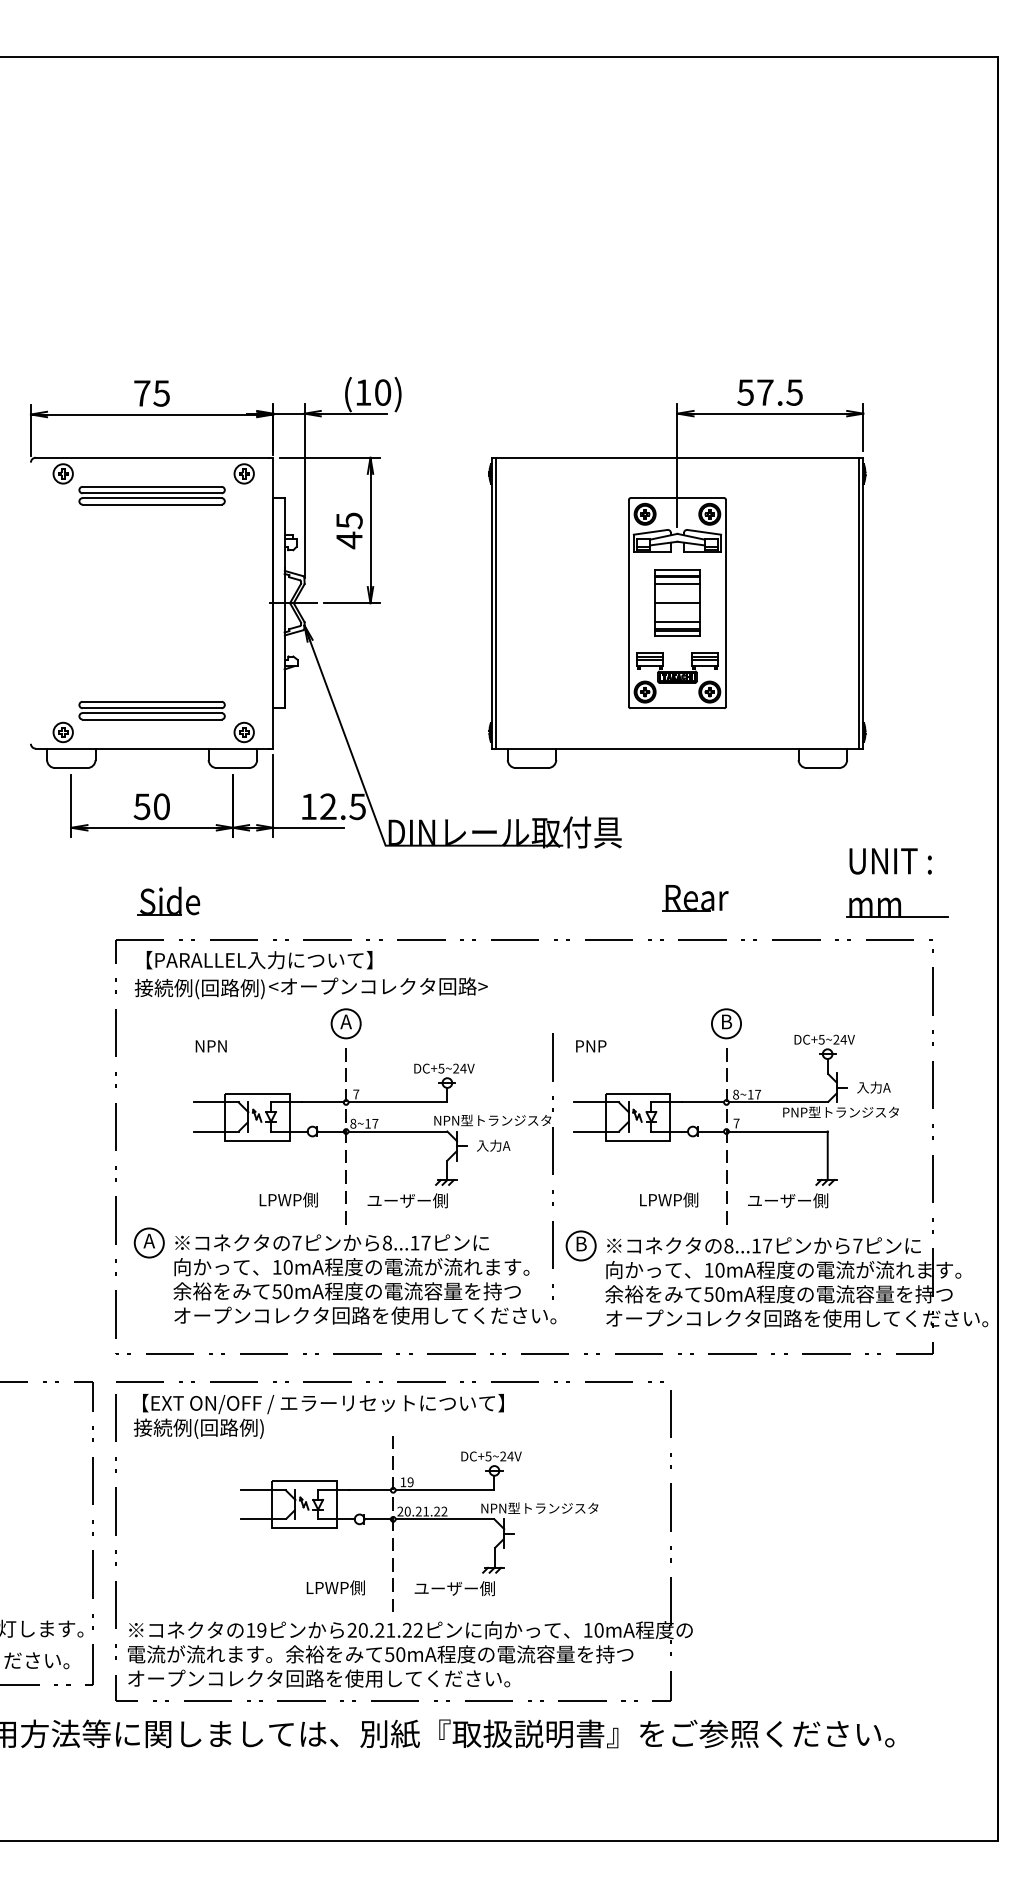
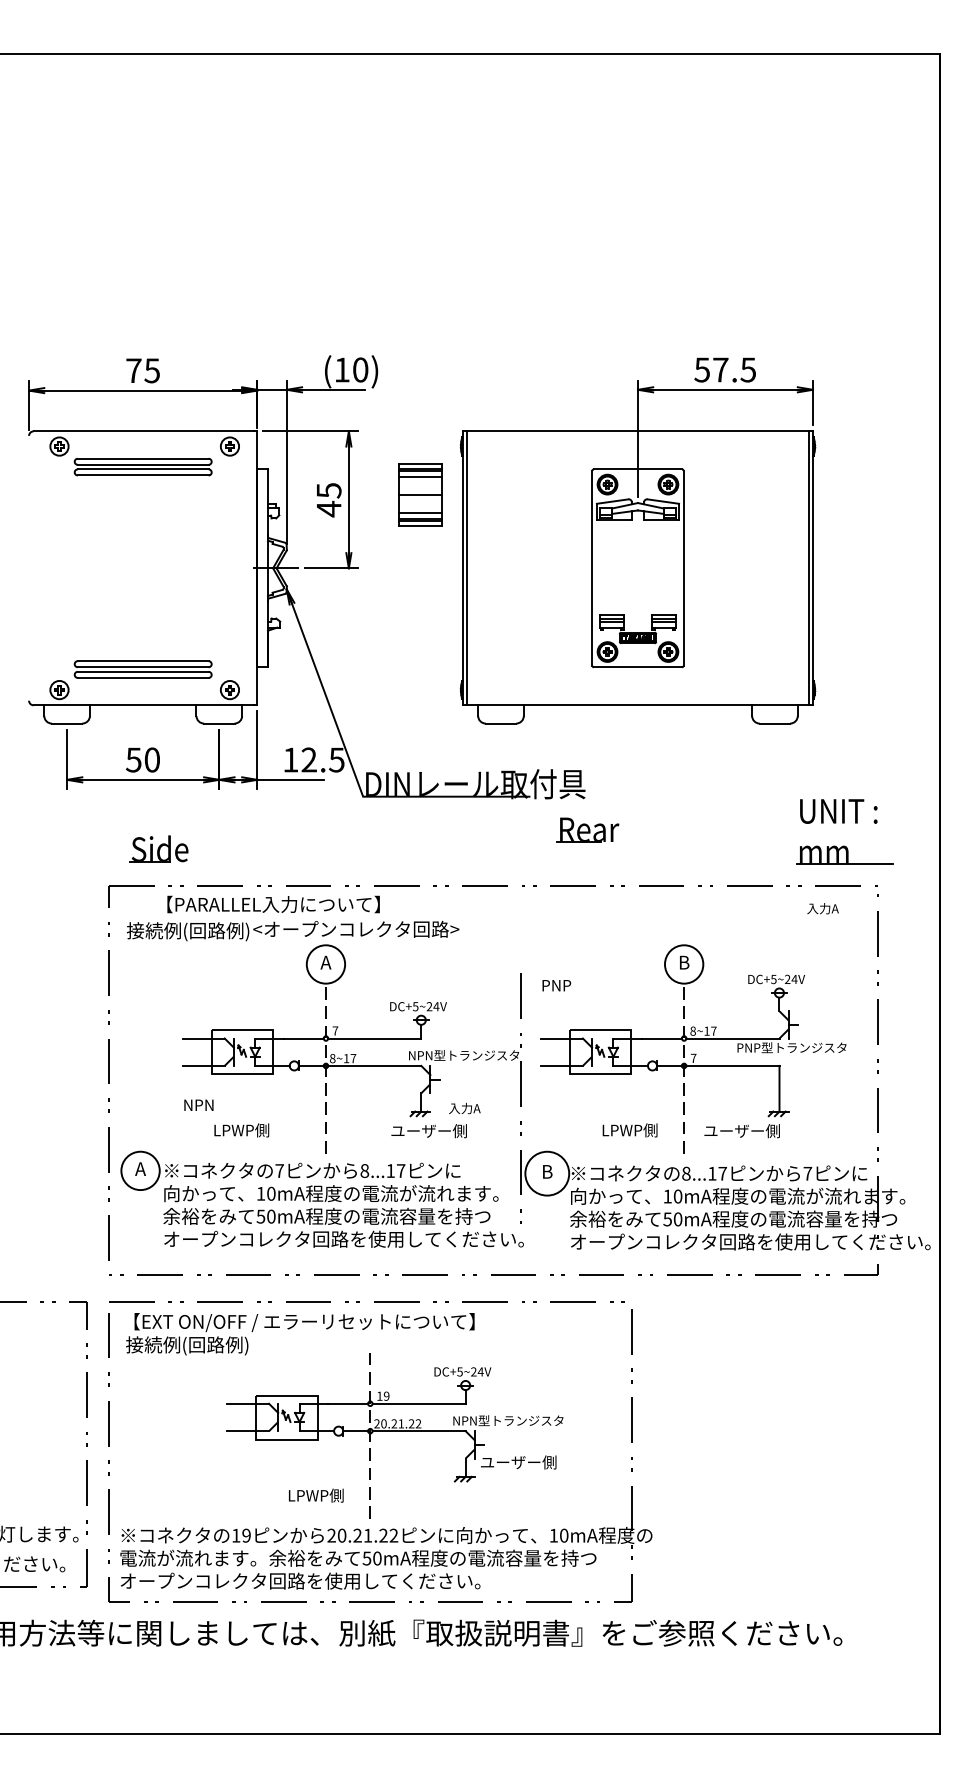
part: (677, 602) -> (420, 494), moved
part: (695, 898) -> (588, 830), moved
text: (259, 960) -> (273, 904), moved
circle: (345, 1023) -> (325, 964), size x1.4
circle: (726, 1023) -> (684, 964), size x1.4
text: (210, 1046) -> (198, 1105), moved
text: (873, 1087) -> (822, 908), moved
text: (493, 1145) -> (464, 1108), moved
text: (288, 1199) -> (241, 1129), moved
text: (407, 1200) -> (428, 1130), moved
circle: (148, 1242) -> (139, 1170), size x1.4
circle: (580, 1245) -> (546, 1173), size x1.6
text: (454, 1588) -> (518, 1462), moved

